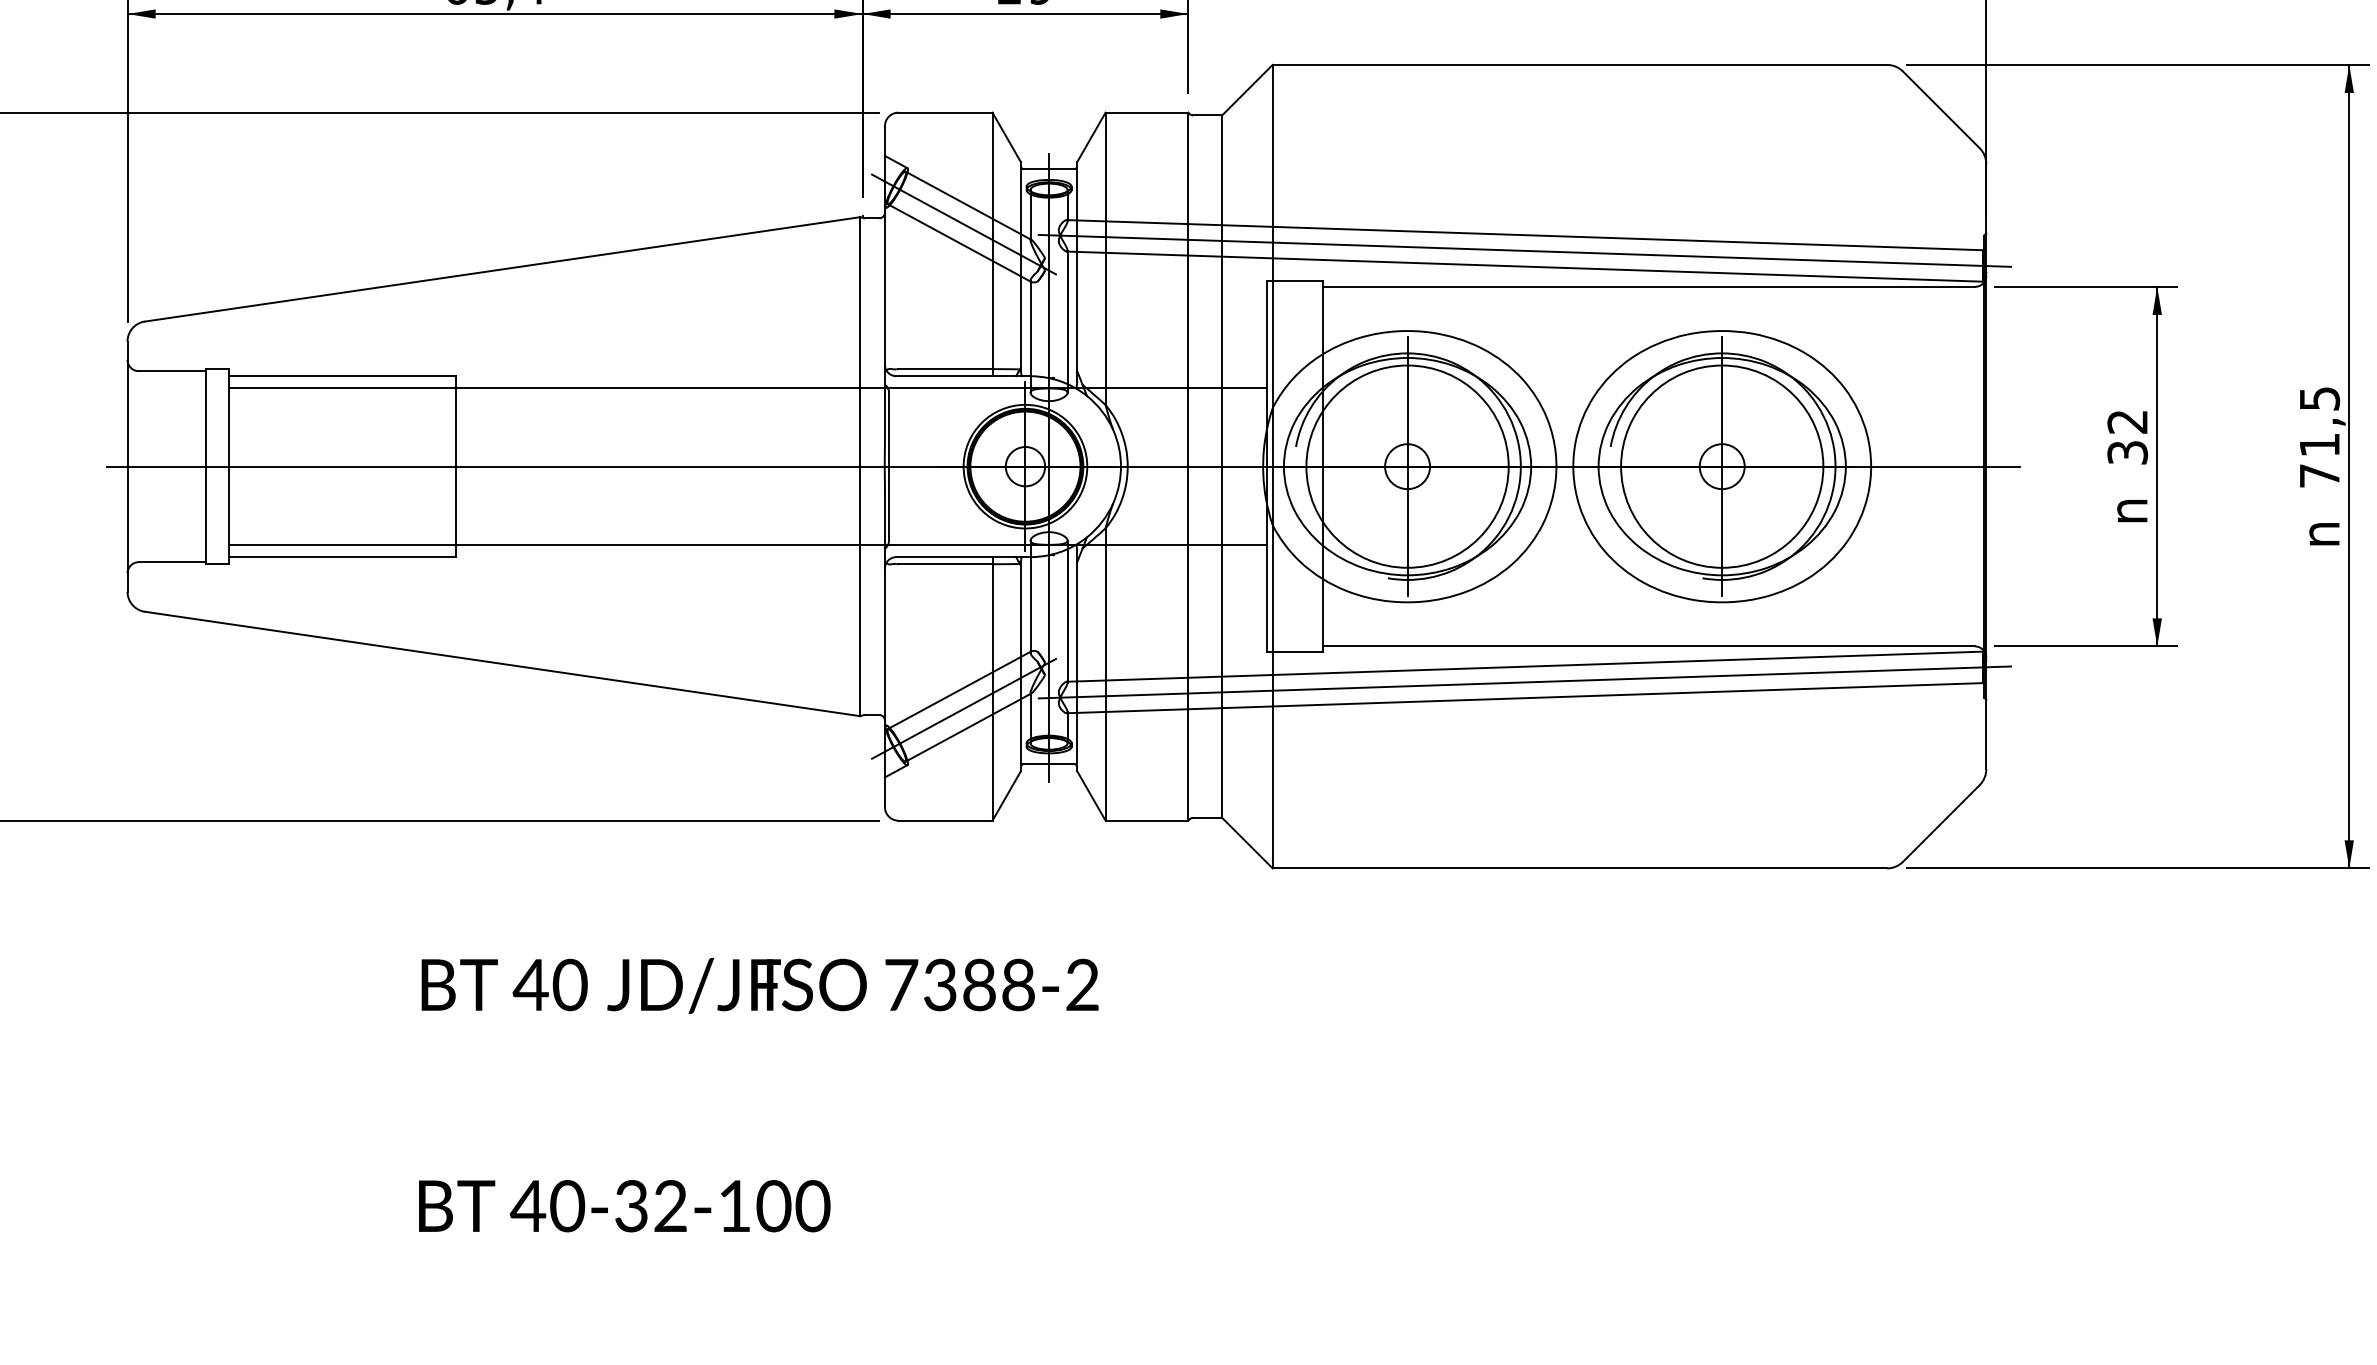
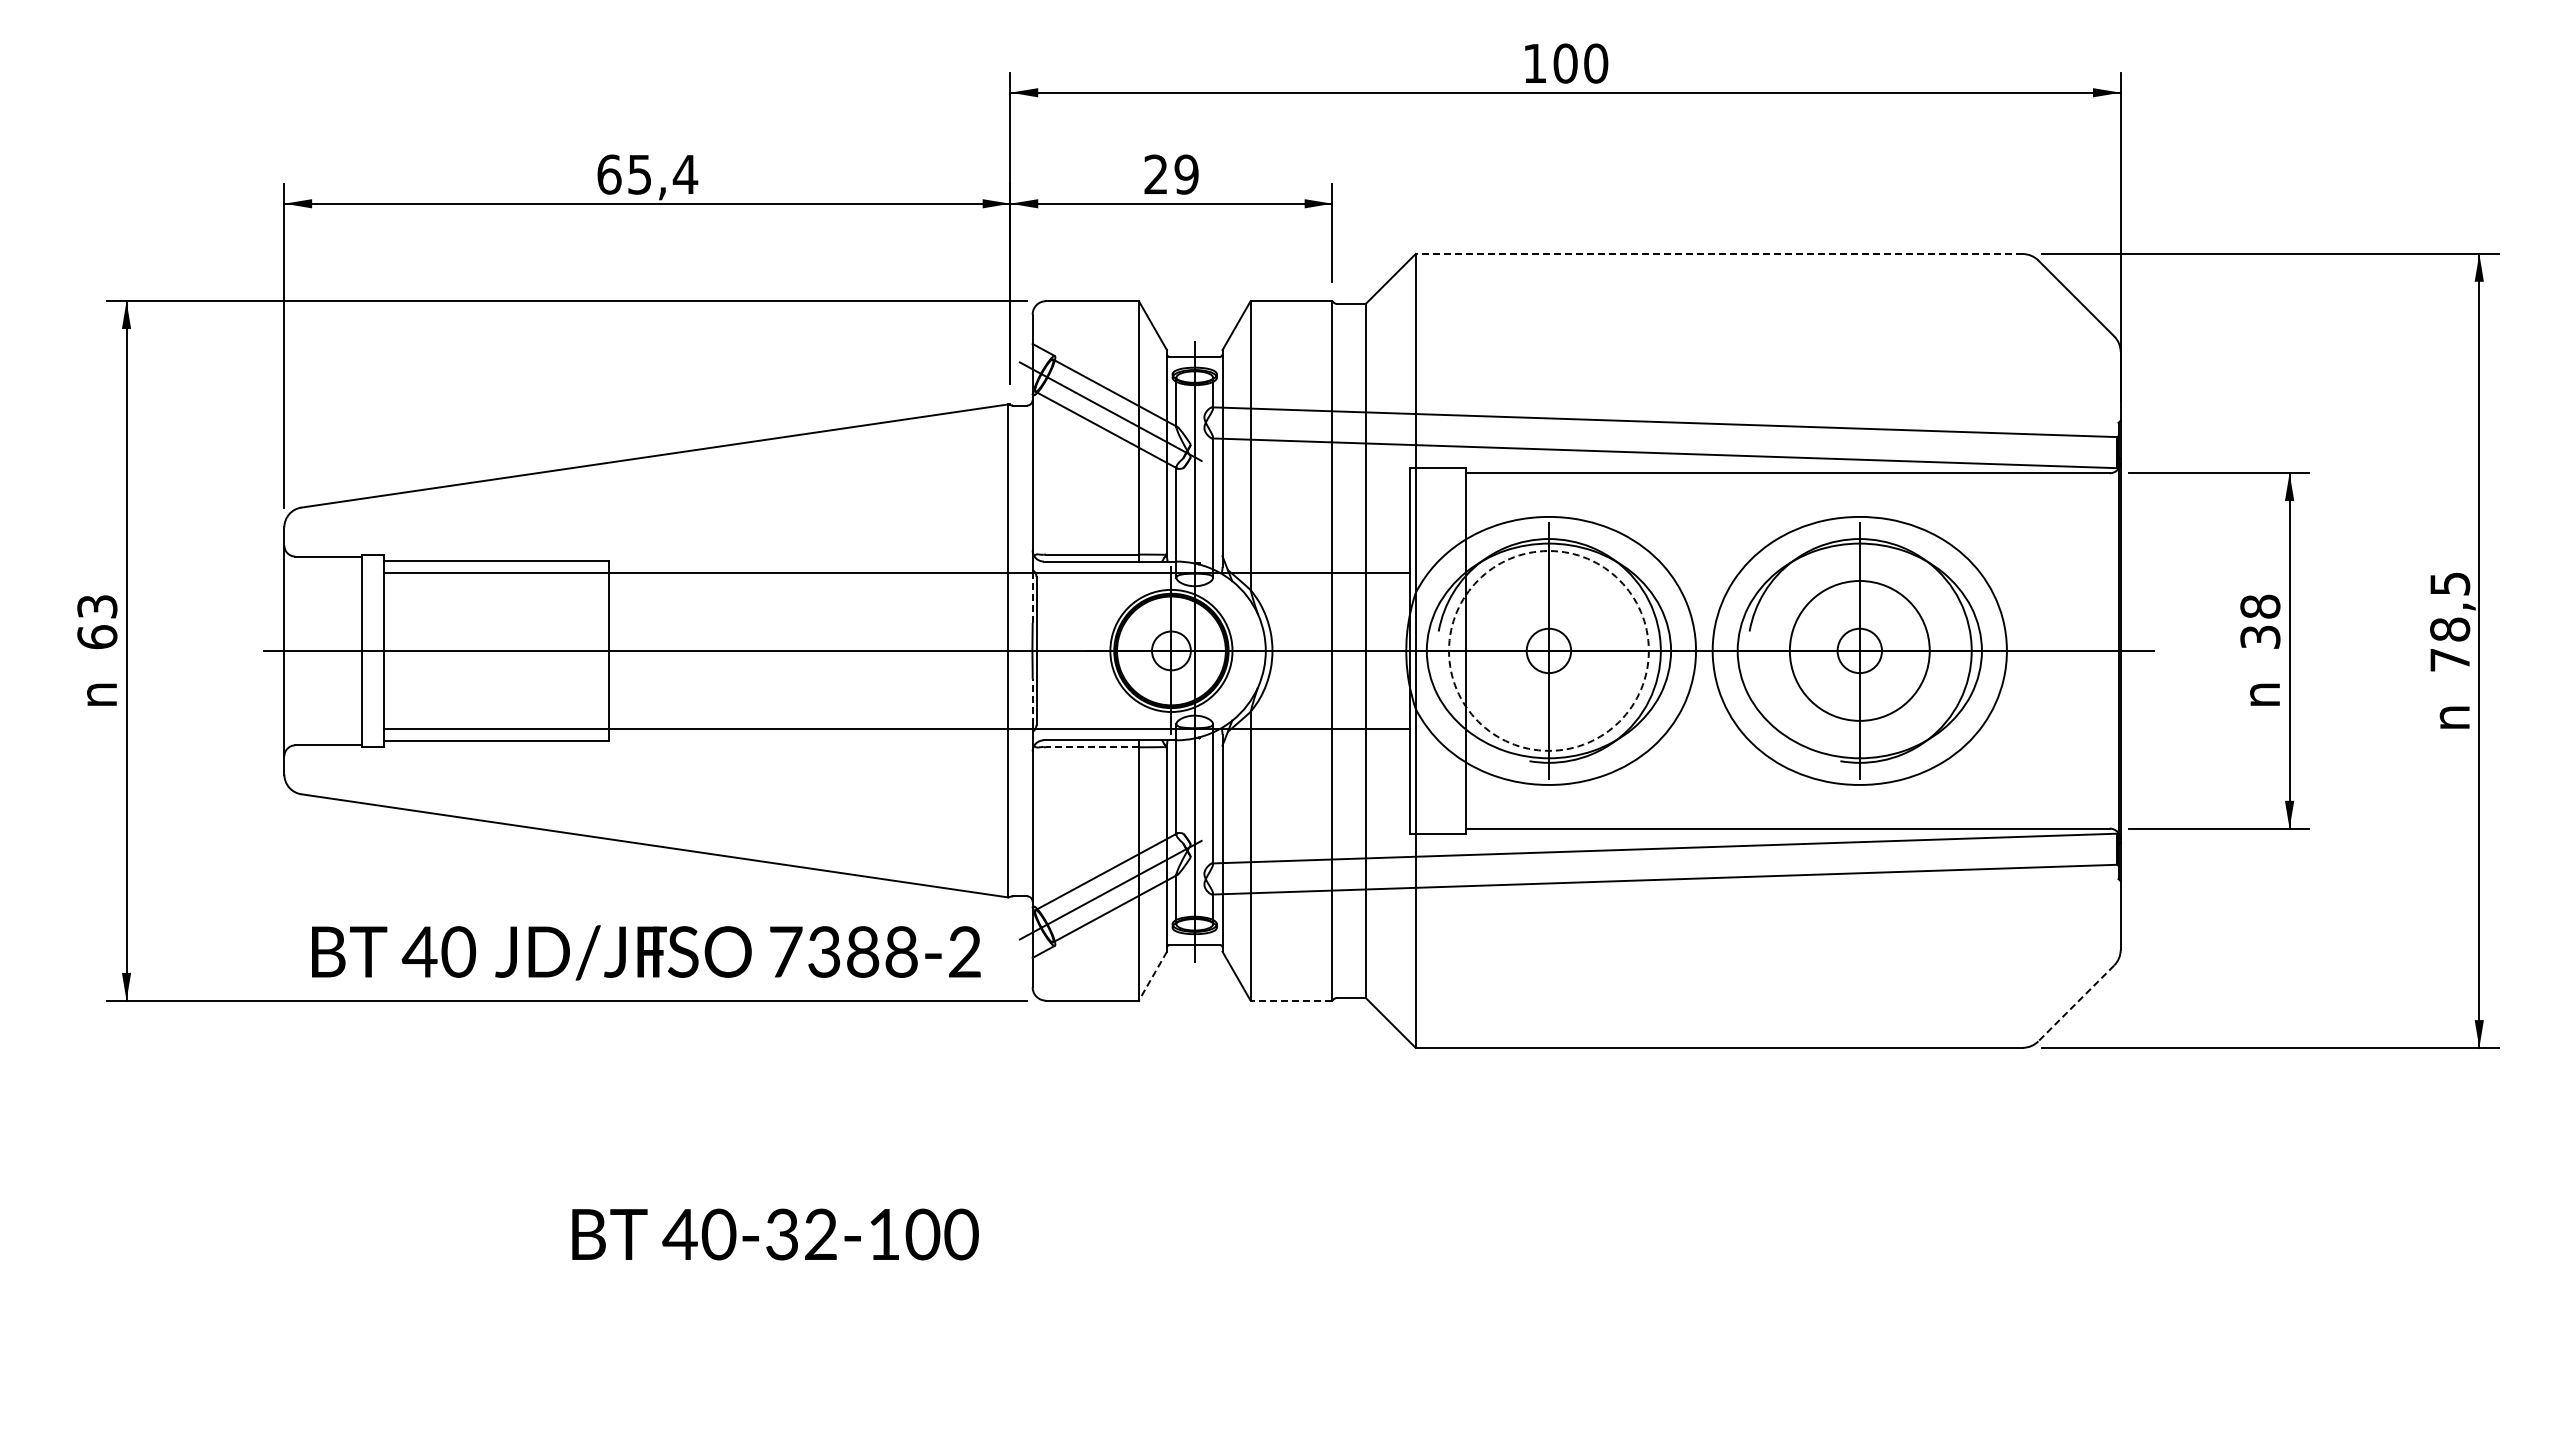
line: (1579, 65) -> (1718, 254), solid -> dashed
line: (1524, 250) -> (1664, 437), removed
line: (884, 415) -> (1032, 600), solid -> dashed
text: (2127, 421) -> (2260, 606), 32 -> 38
text: (2320, 444) -> (2450, 629), 71,5 -> 78,5
circle: (1407, 466) -> (1548, 650), solid -> dashed
circle: (1721, 466) -> (1859, 650), size x0.7
line: (884, 517) -> (1032, 701), solid -> dashed
line: (944, 564) -> (1091, 747), solid -> dashed
line: (1524, 681) -> (1664, 863), removed
line: (1006, 796) -> (1152, 976), solid -> dashed
line: (1146, 820) -> (1291, 1000), solid -> dashed
line: (1941, 823) -> (2076, 1003), solid -> dashed
text: (760, 985) -> (646, 952), moved
text: (624, 1206) -> (775, 1234), moved

